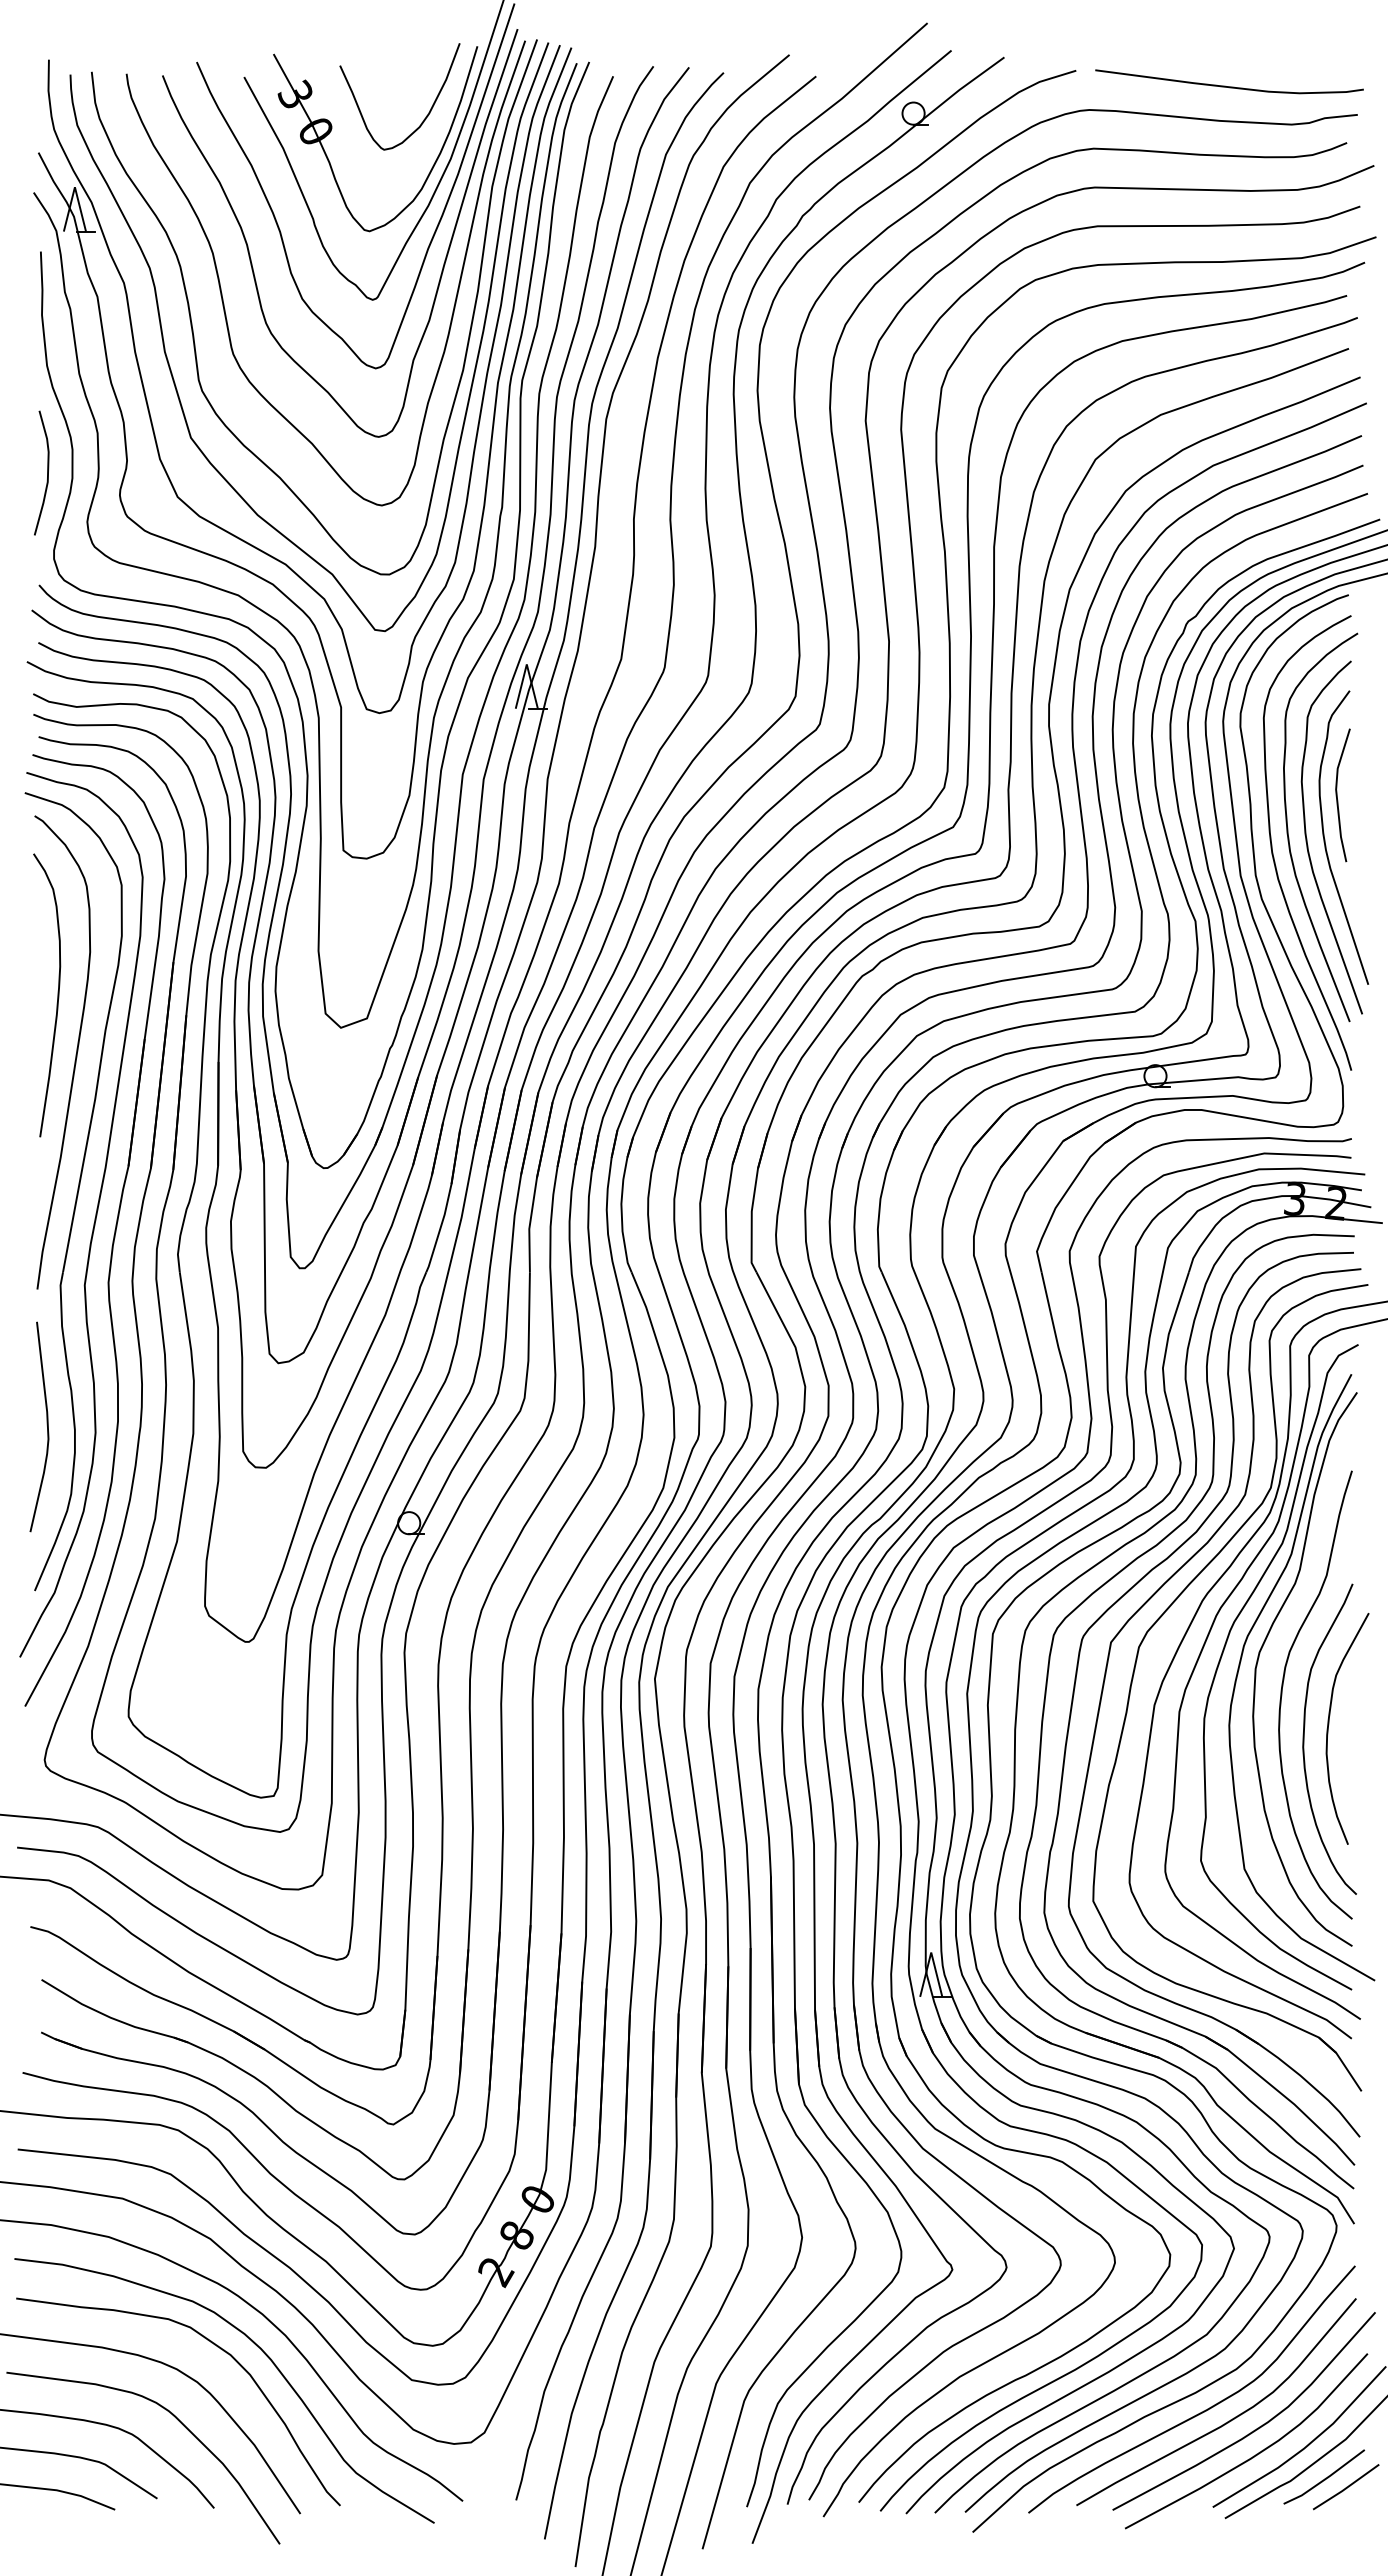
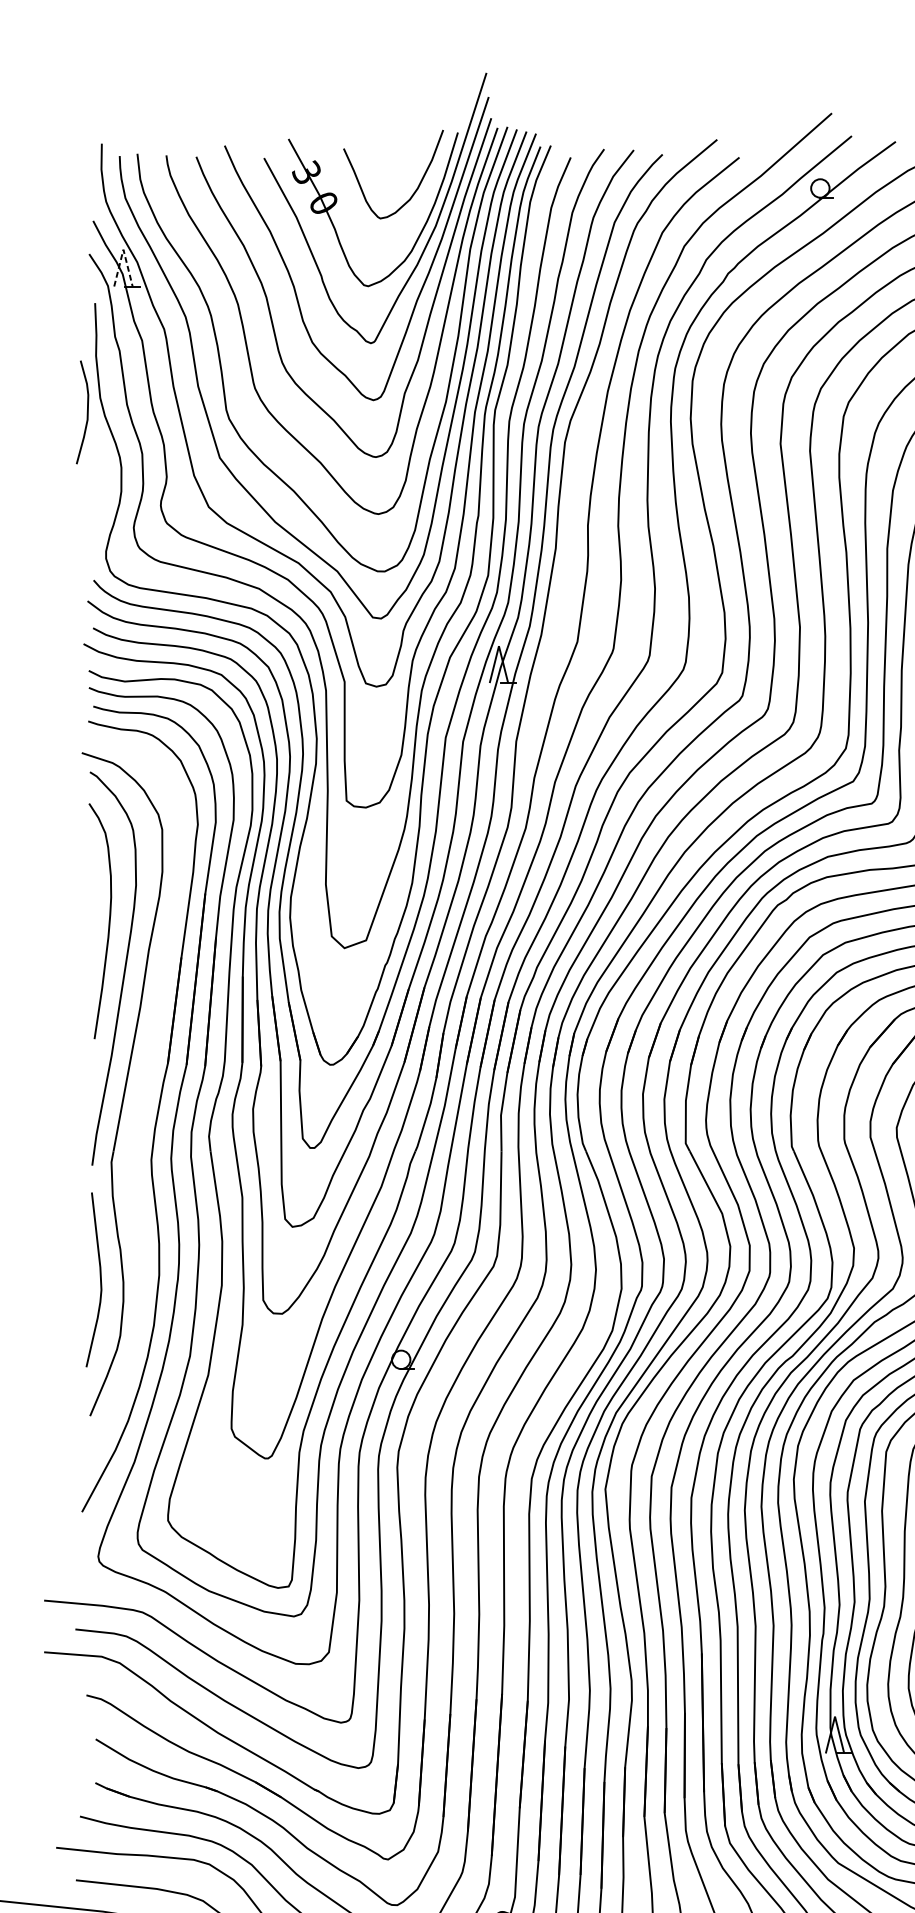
line: (74, 187) -> (123, 249), solid -> dashed
curve: (47, 472) -> (87, 411), moved
curve: (94, 1218) -> (139, 1106), removed

